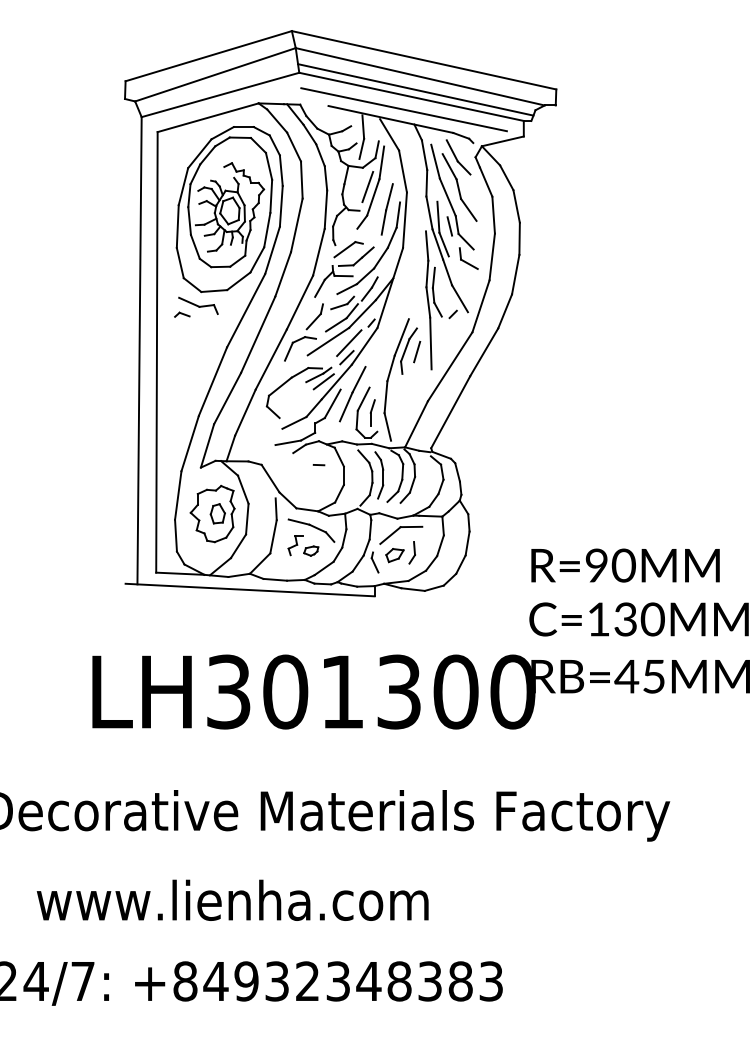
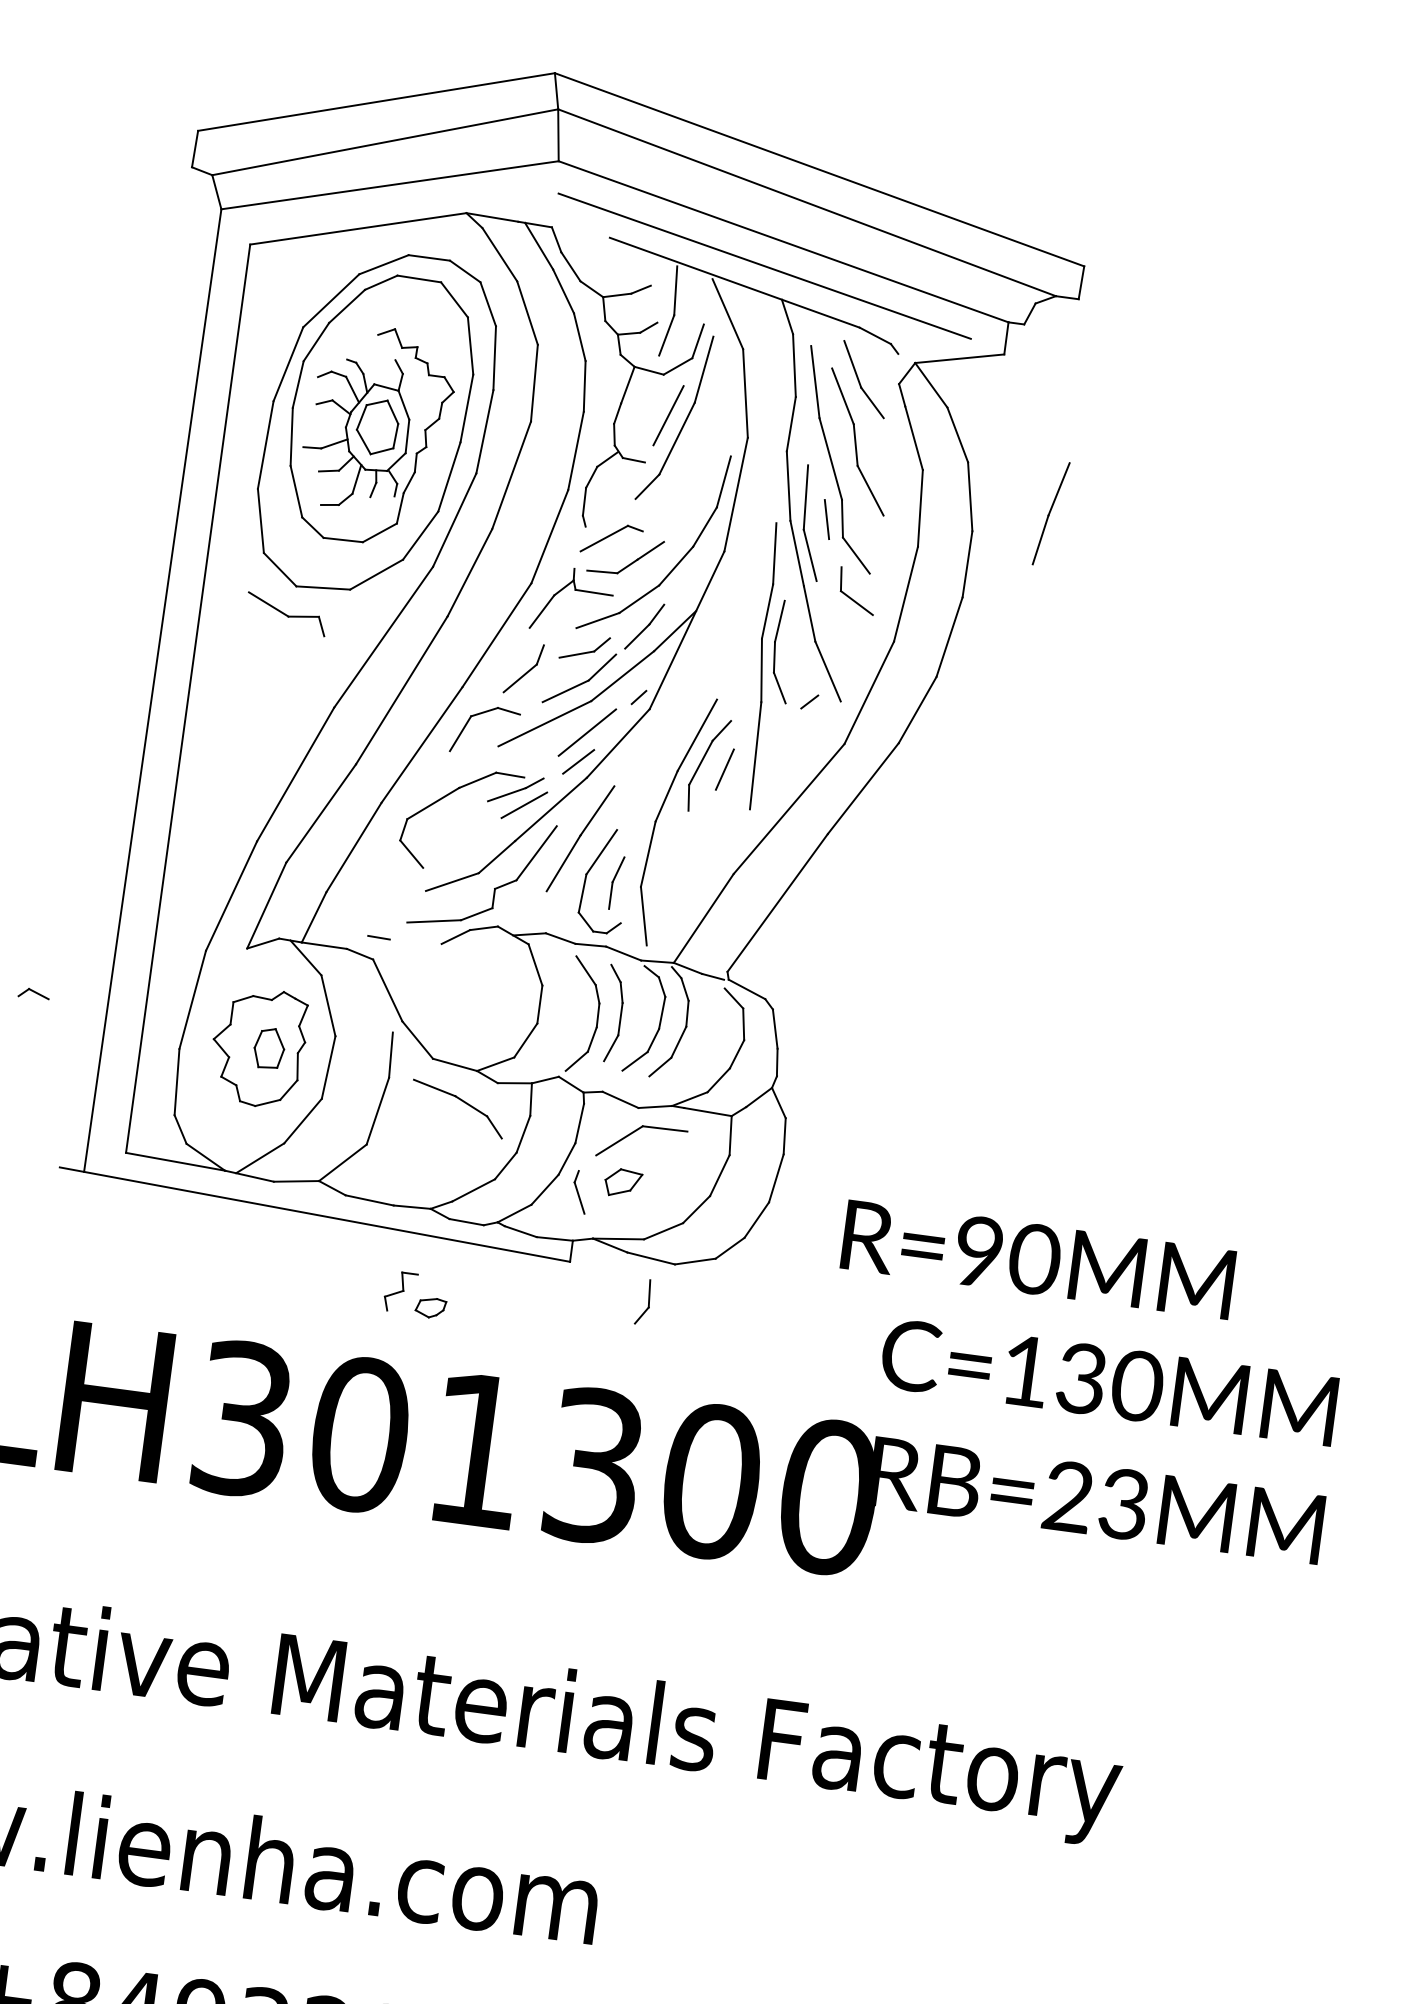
line: (415, 89) -> (793, 227), removed
line: (386, 209) -> (1049, 513), moved
part: (182, 314) -> (34, 993), moved
line: (318, 465) -> (377, 938), moved
part: (303, 545) -> (416, 1294), moved
part: (411, 552) -> (642, 1301), moved
text: (625, 565) -> (1038, 1259), moved
text: (639, 676) -> (1094, 1500), RB=45MM -> RB=23MM

